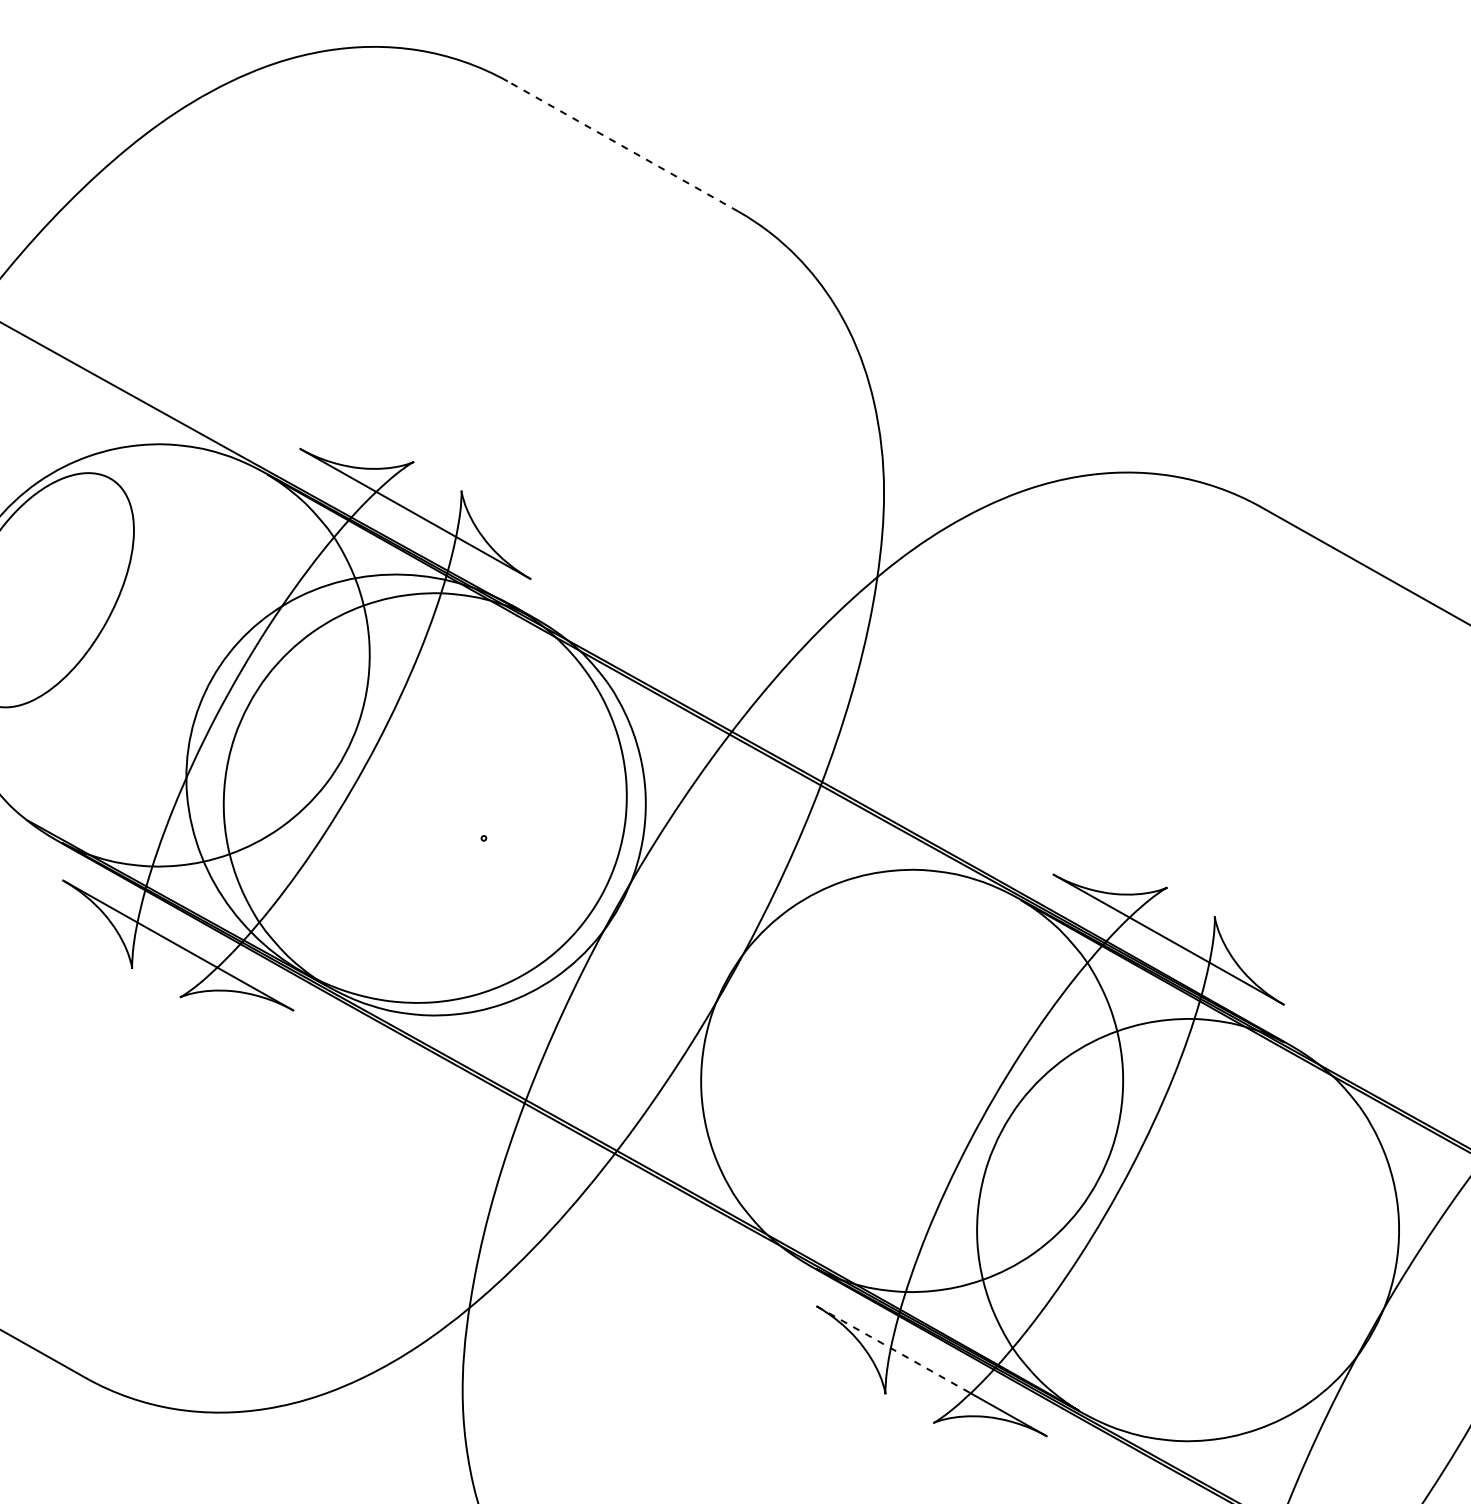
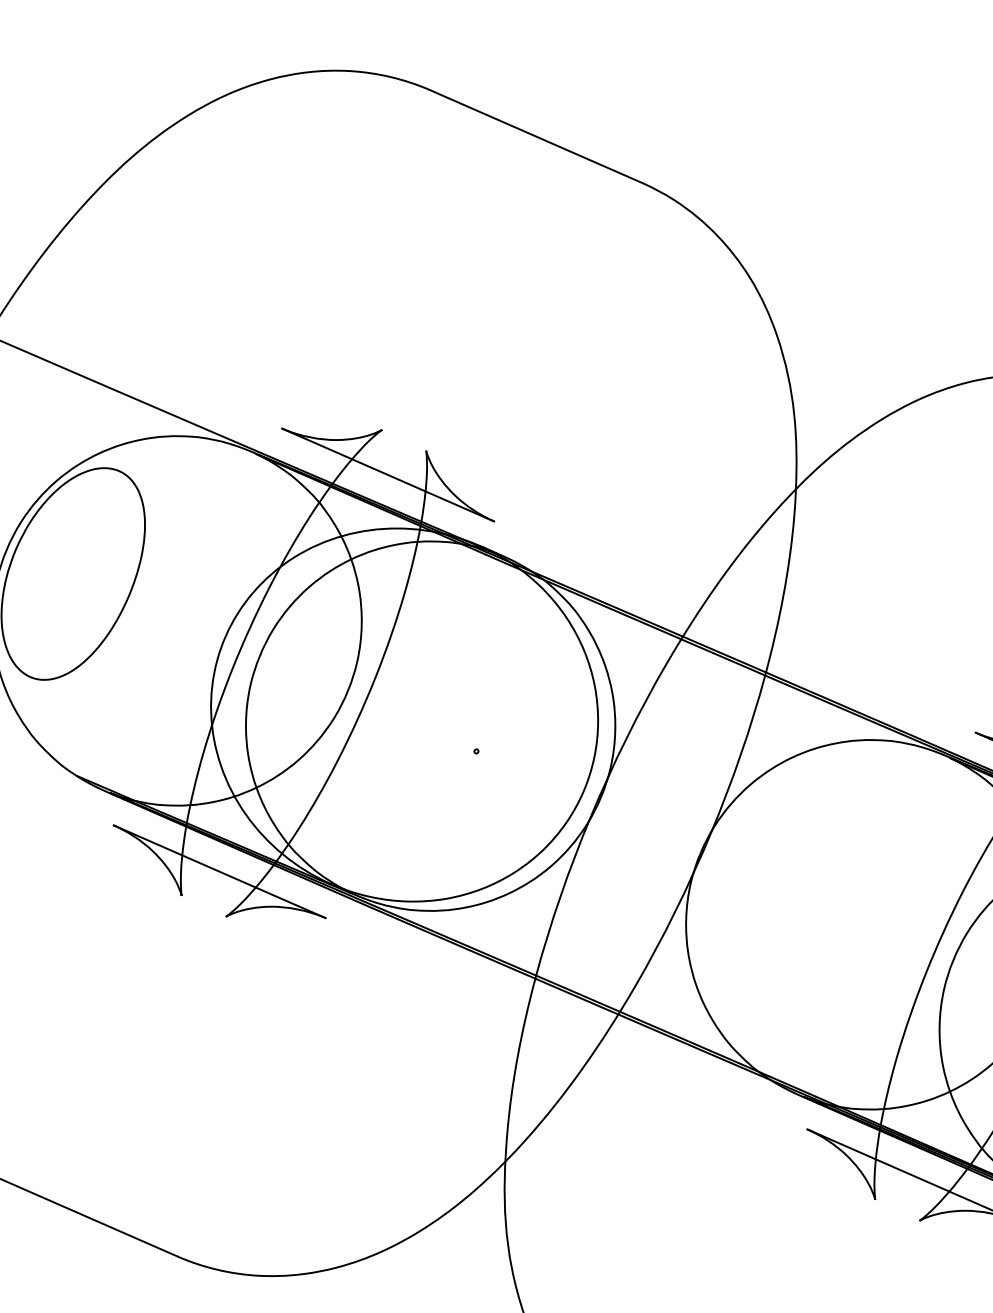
line: (622, 146) -> (535, 136), dashed -> solid
line: (893, 1349) -> (878, 1160), dashed -> solid

